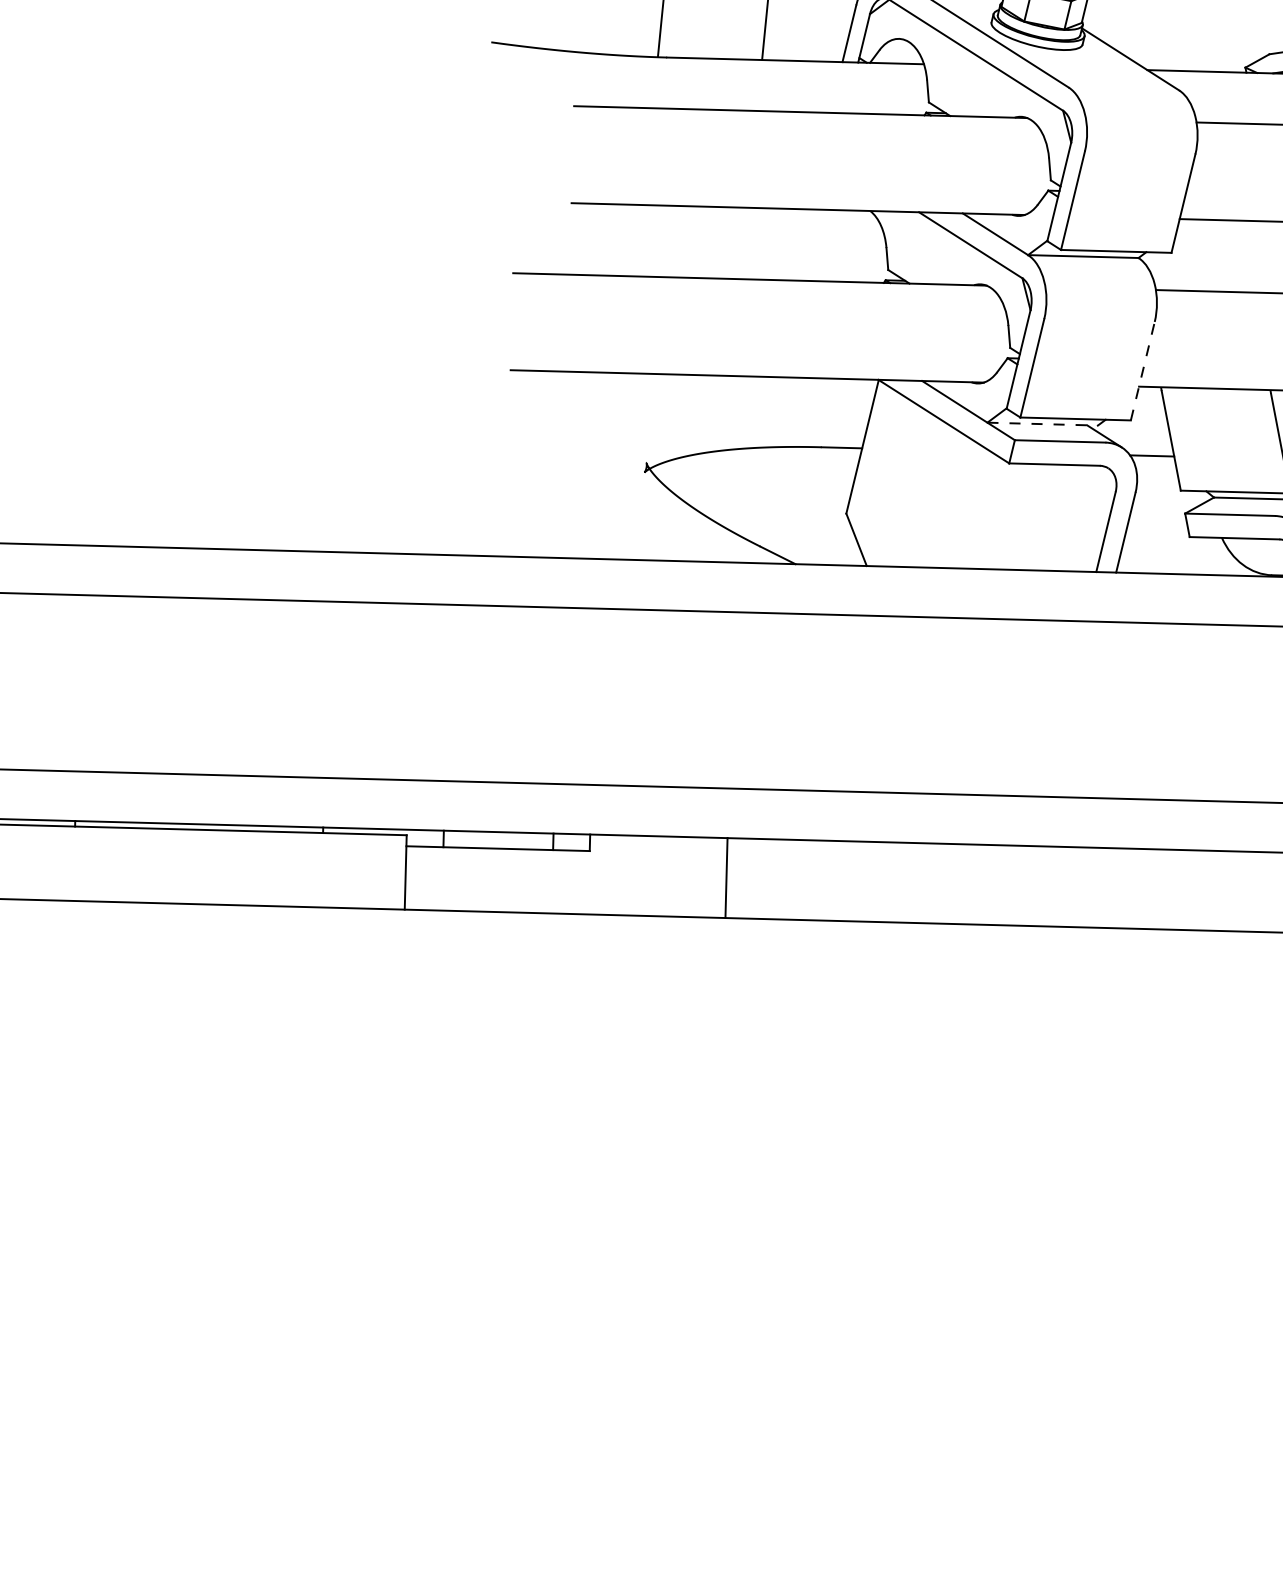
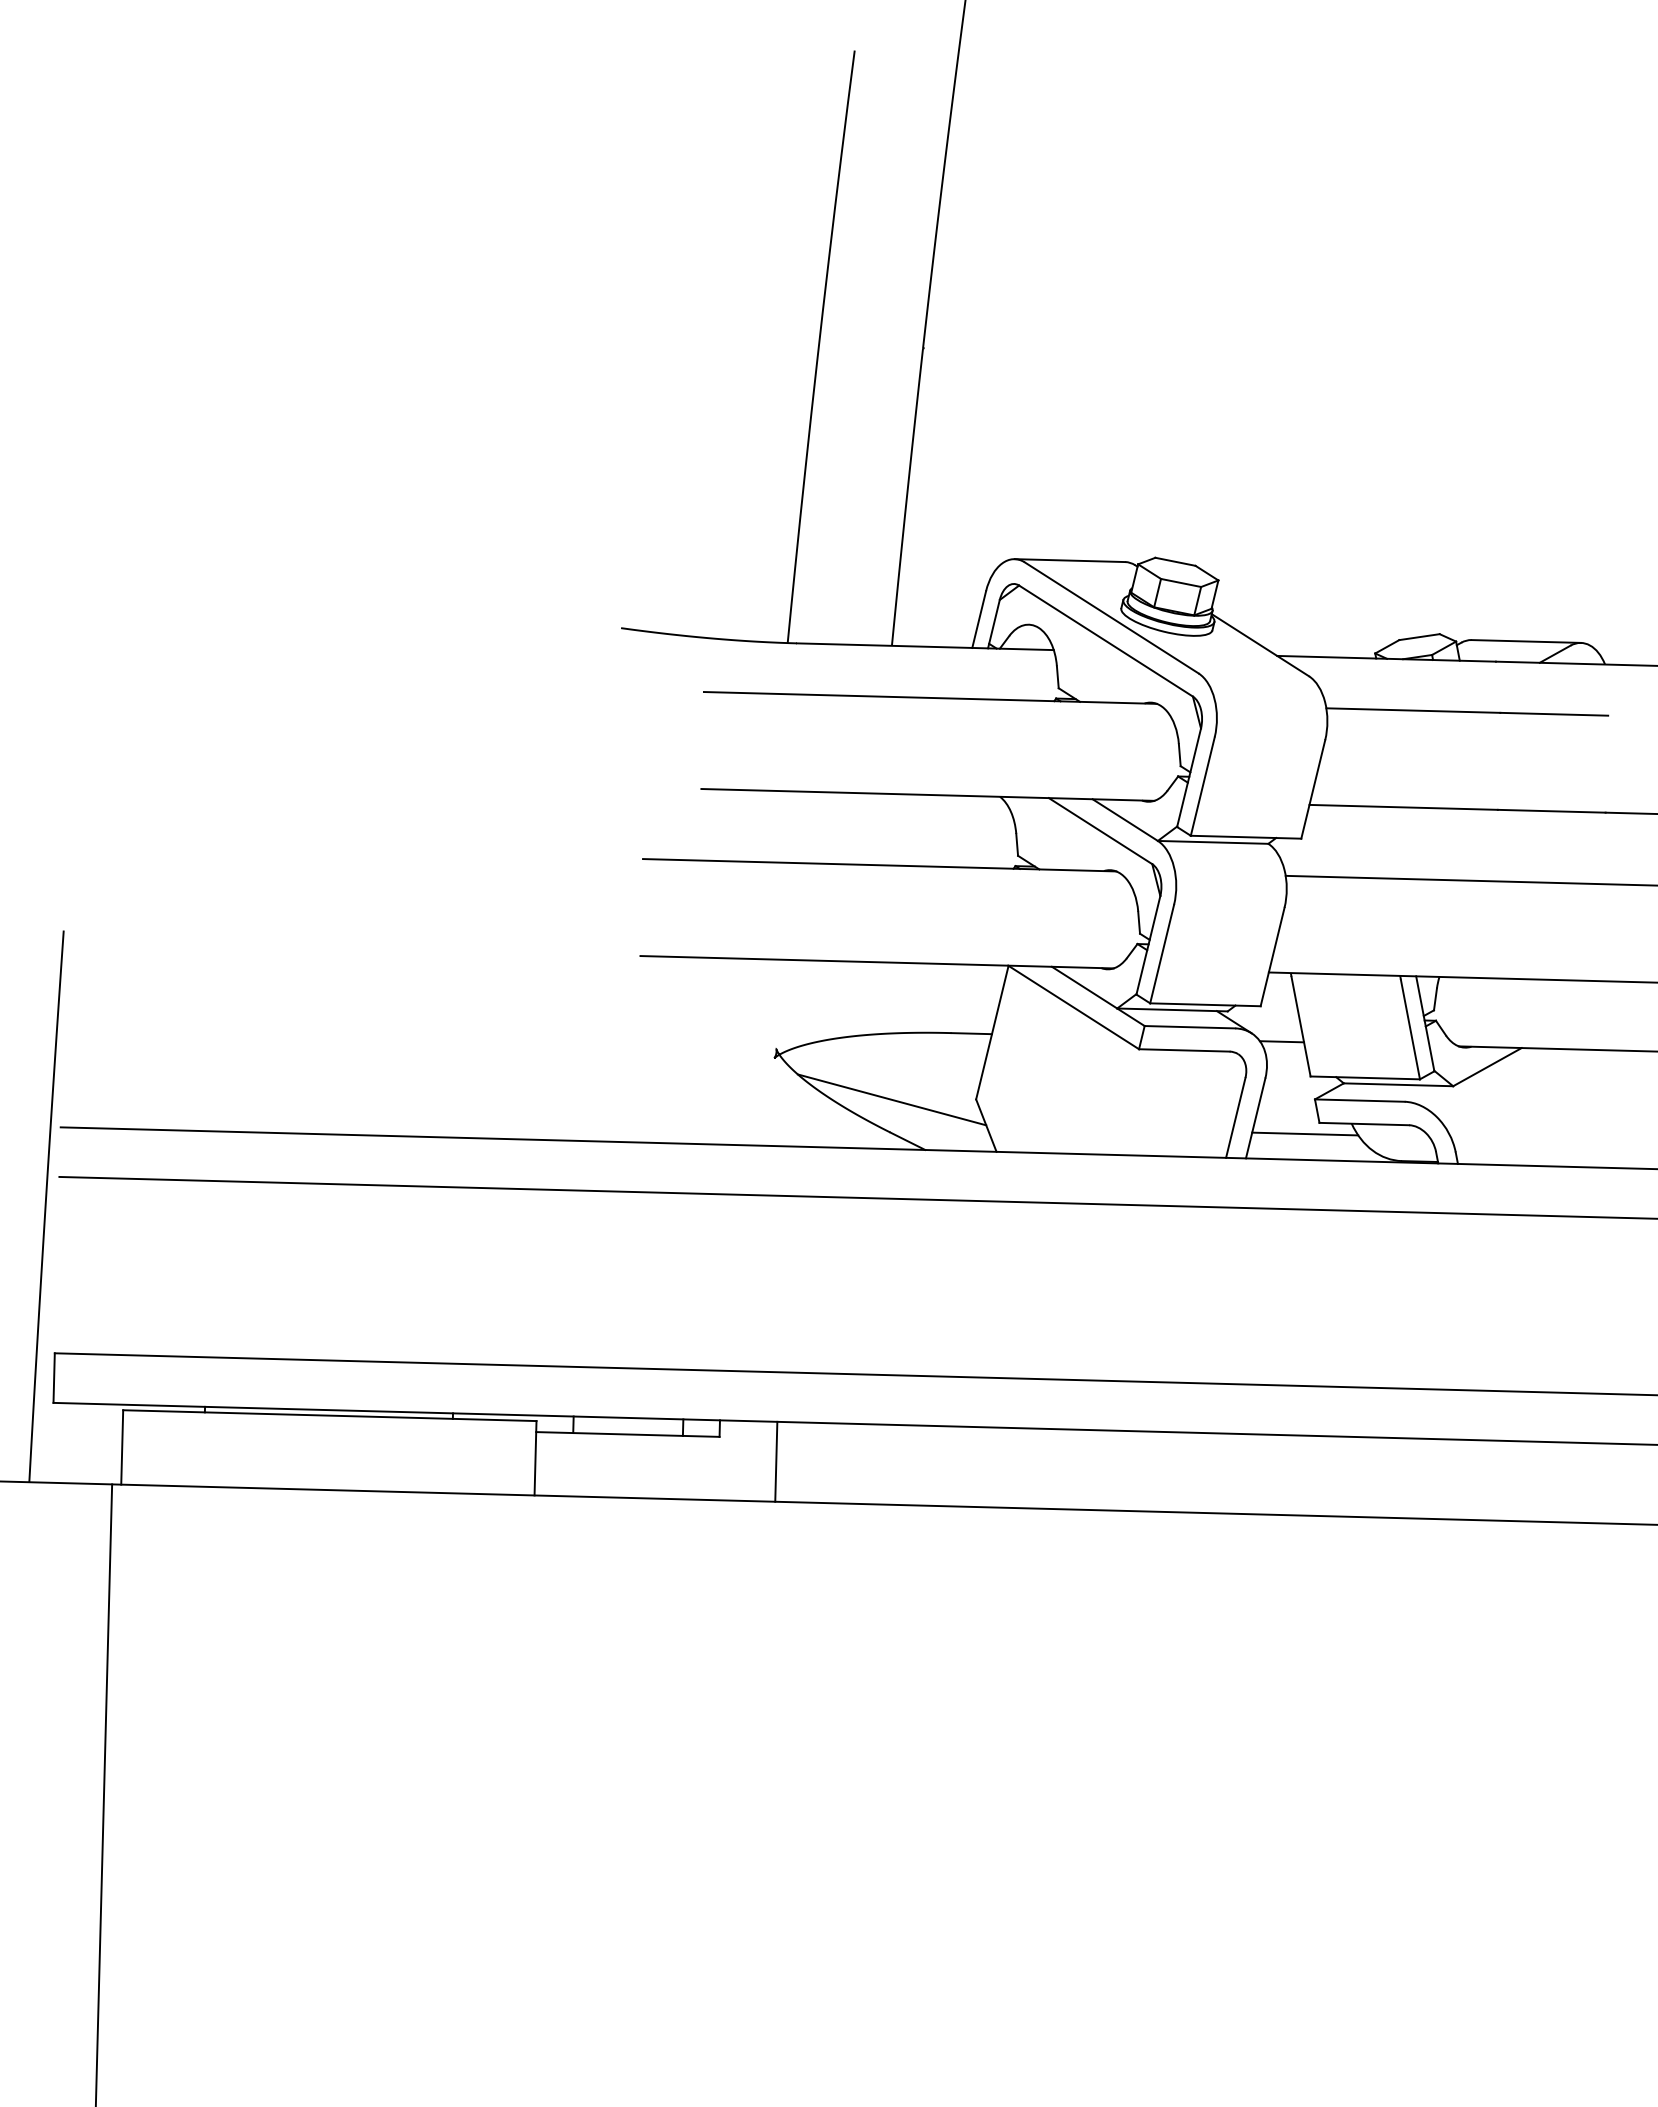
line: (1142, 371) -> (1272, 957), dashed -> solid
line: (1042, 423) -> (1172, 1009), dashed -> solid
line: (761, 513) -> (891, 1099), added
line: (1175, 547) -> (1305, 1133), added
line: (726, 877) -> (776, 1461), moved

